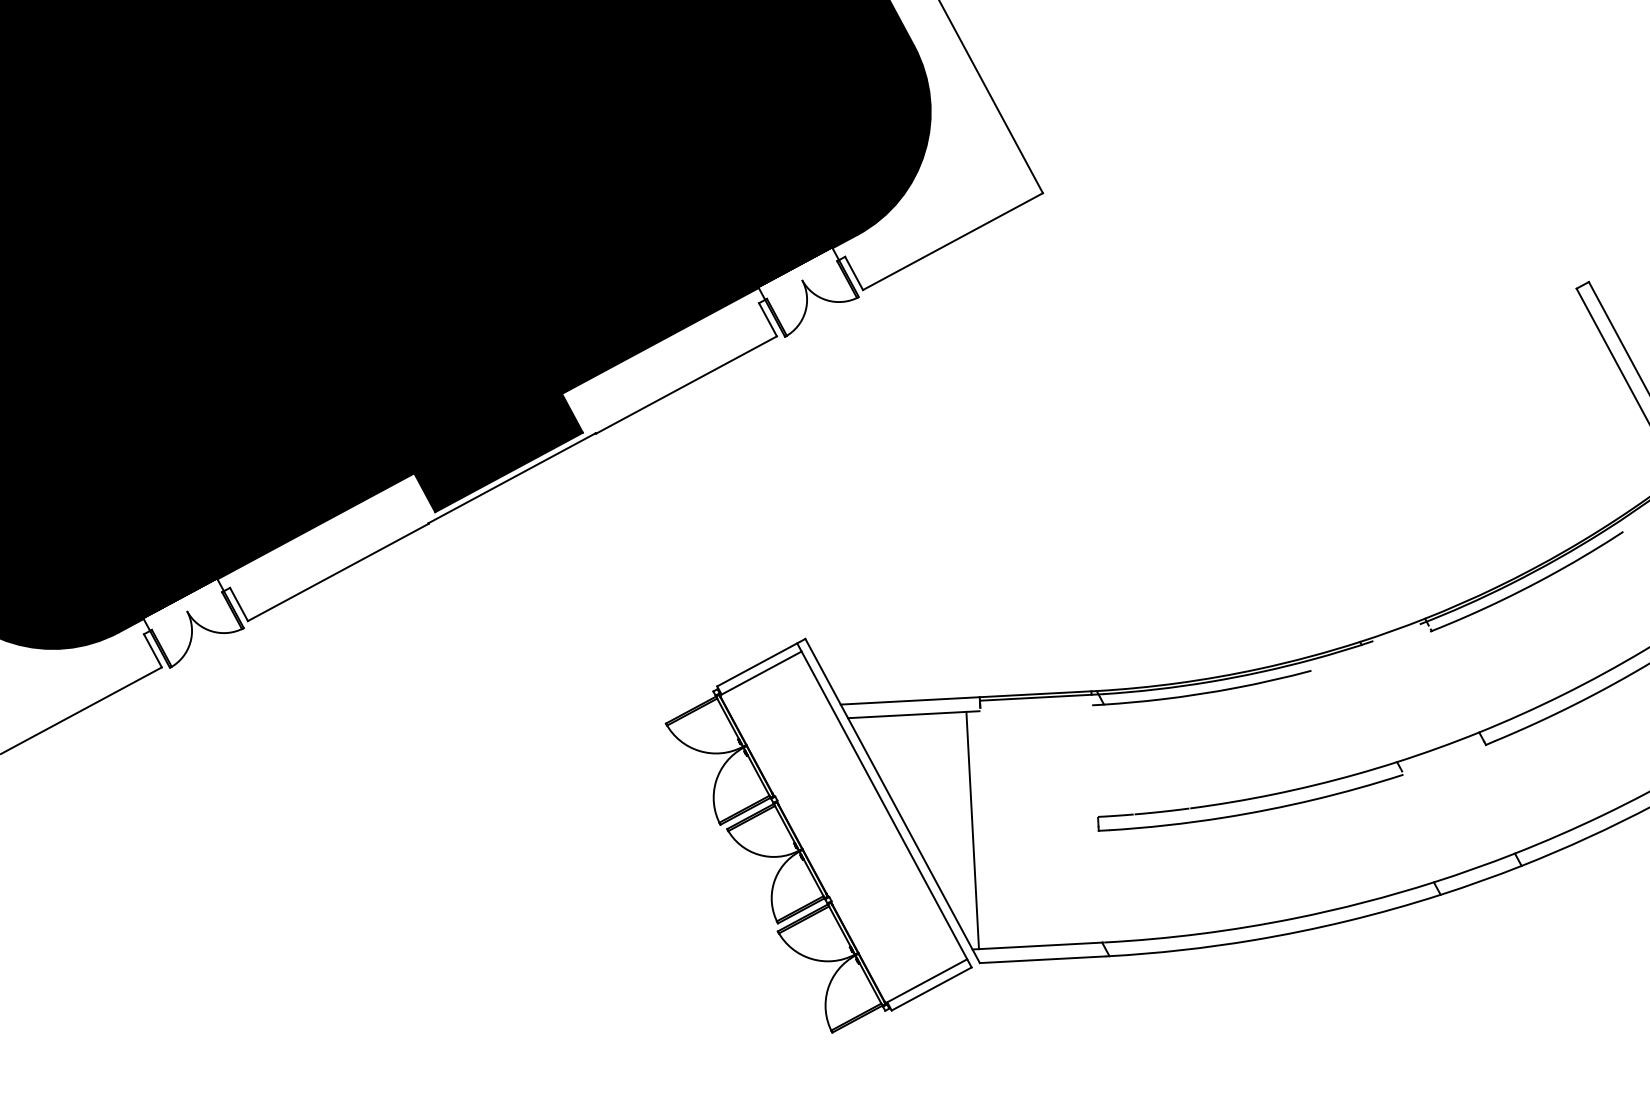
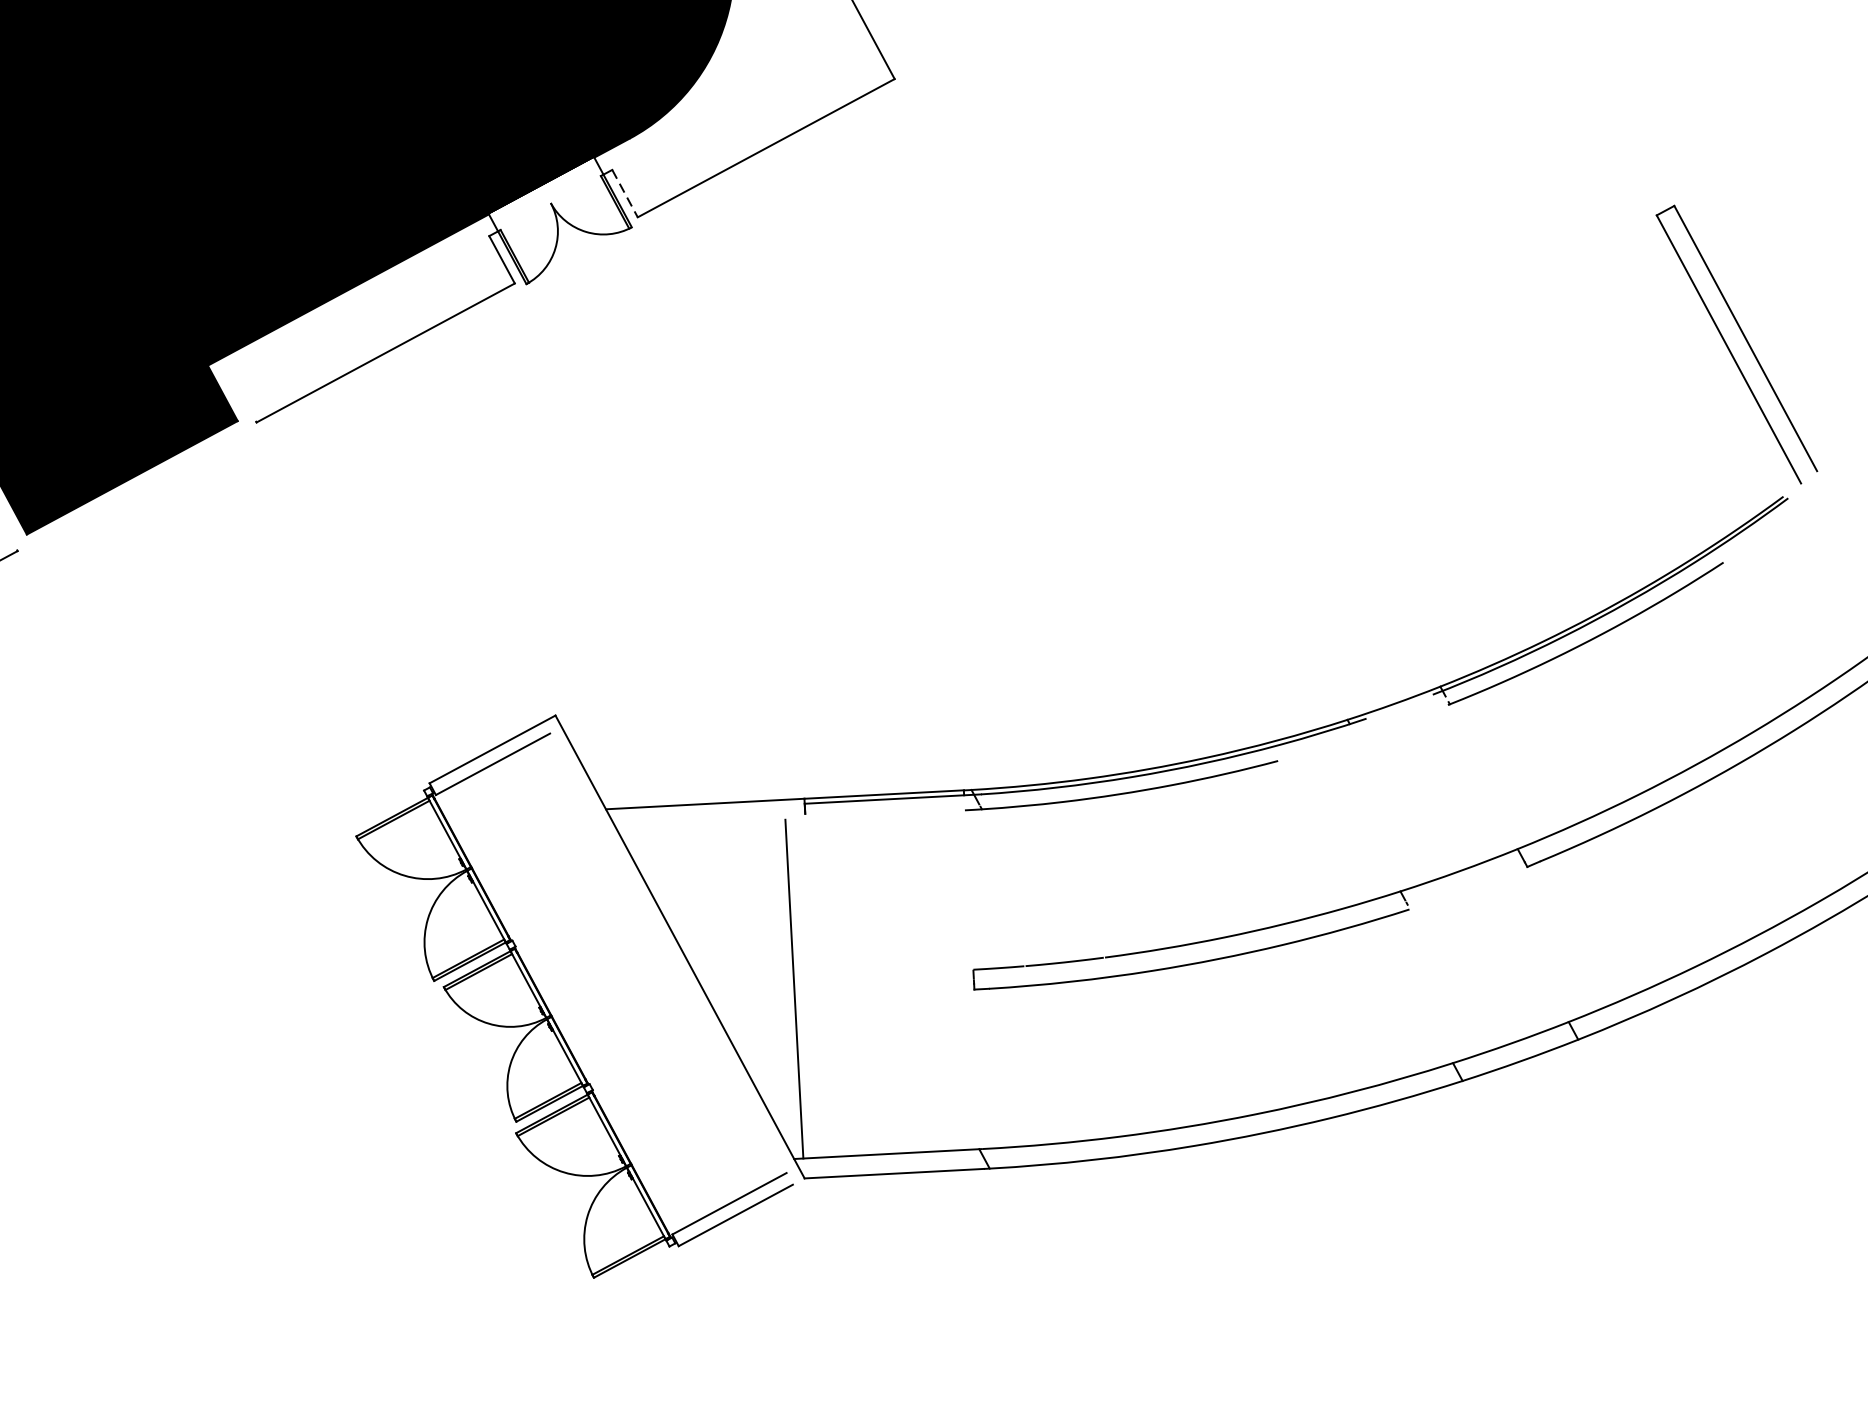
line: (854, 273) -> (625, 193), solid -> dashed
line: (511, 478) -> (135, 486), removed
line: (913, 714) -> (709, 823), removed
line: (884, 805) -> (668, 953), removed

